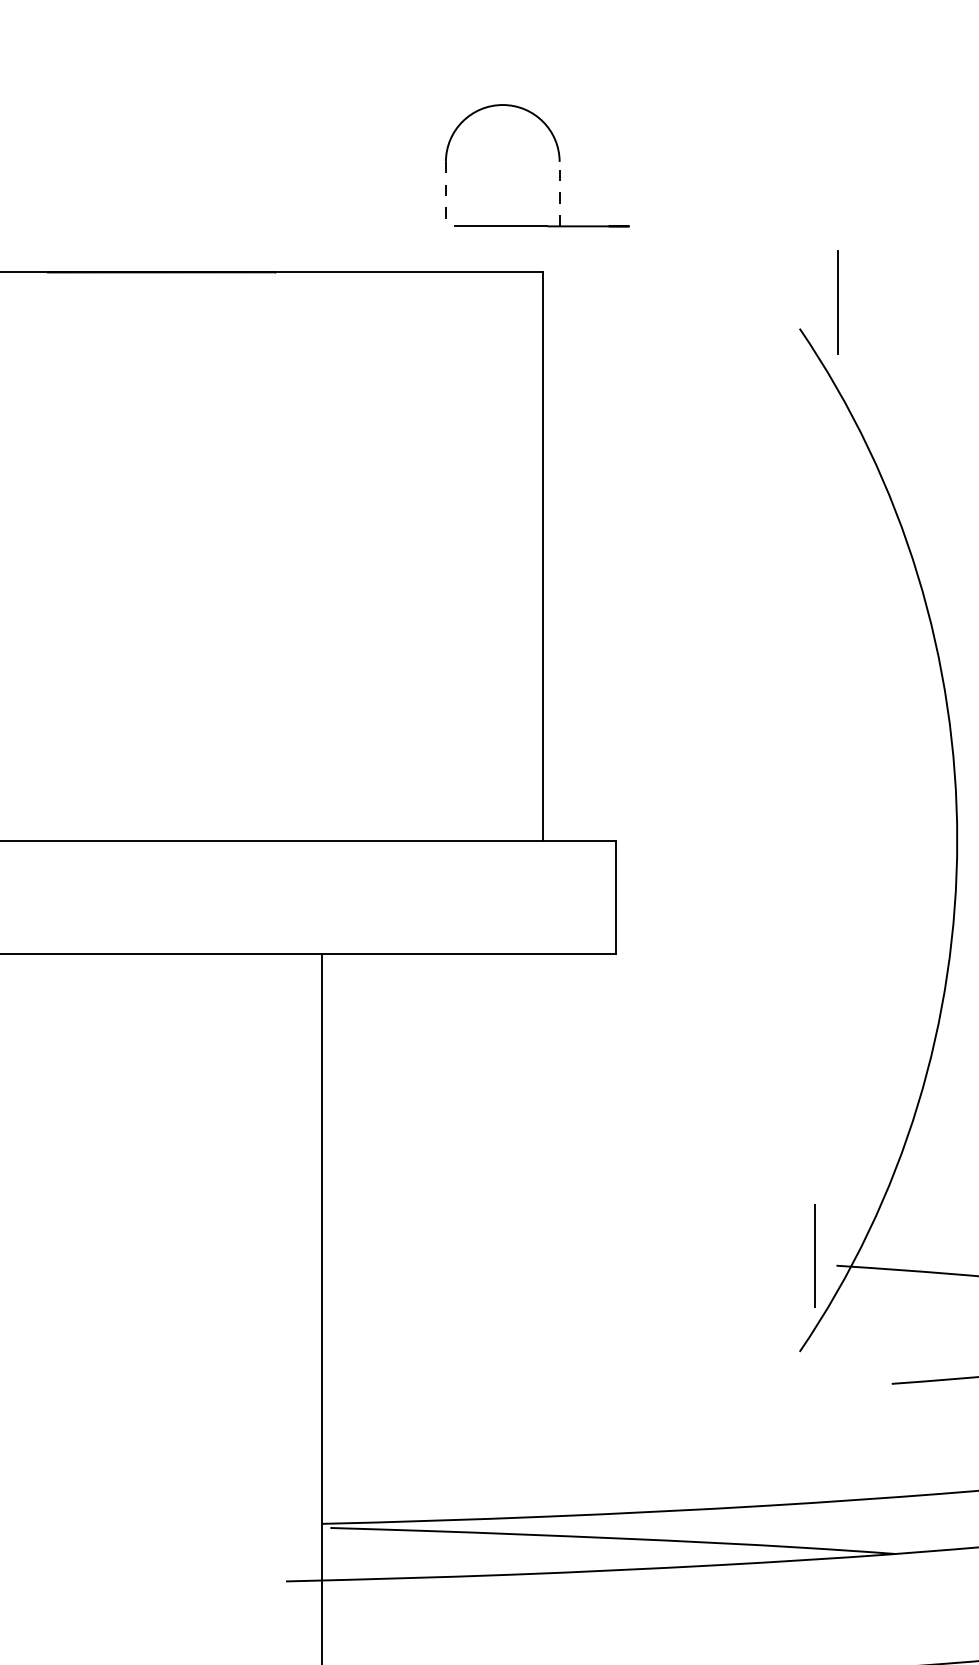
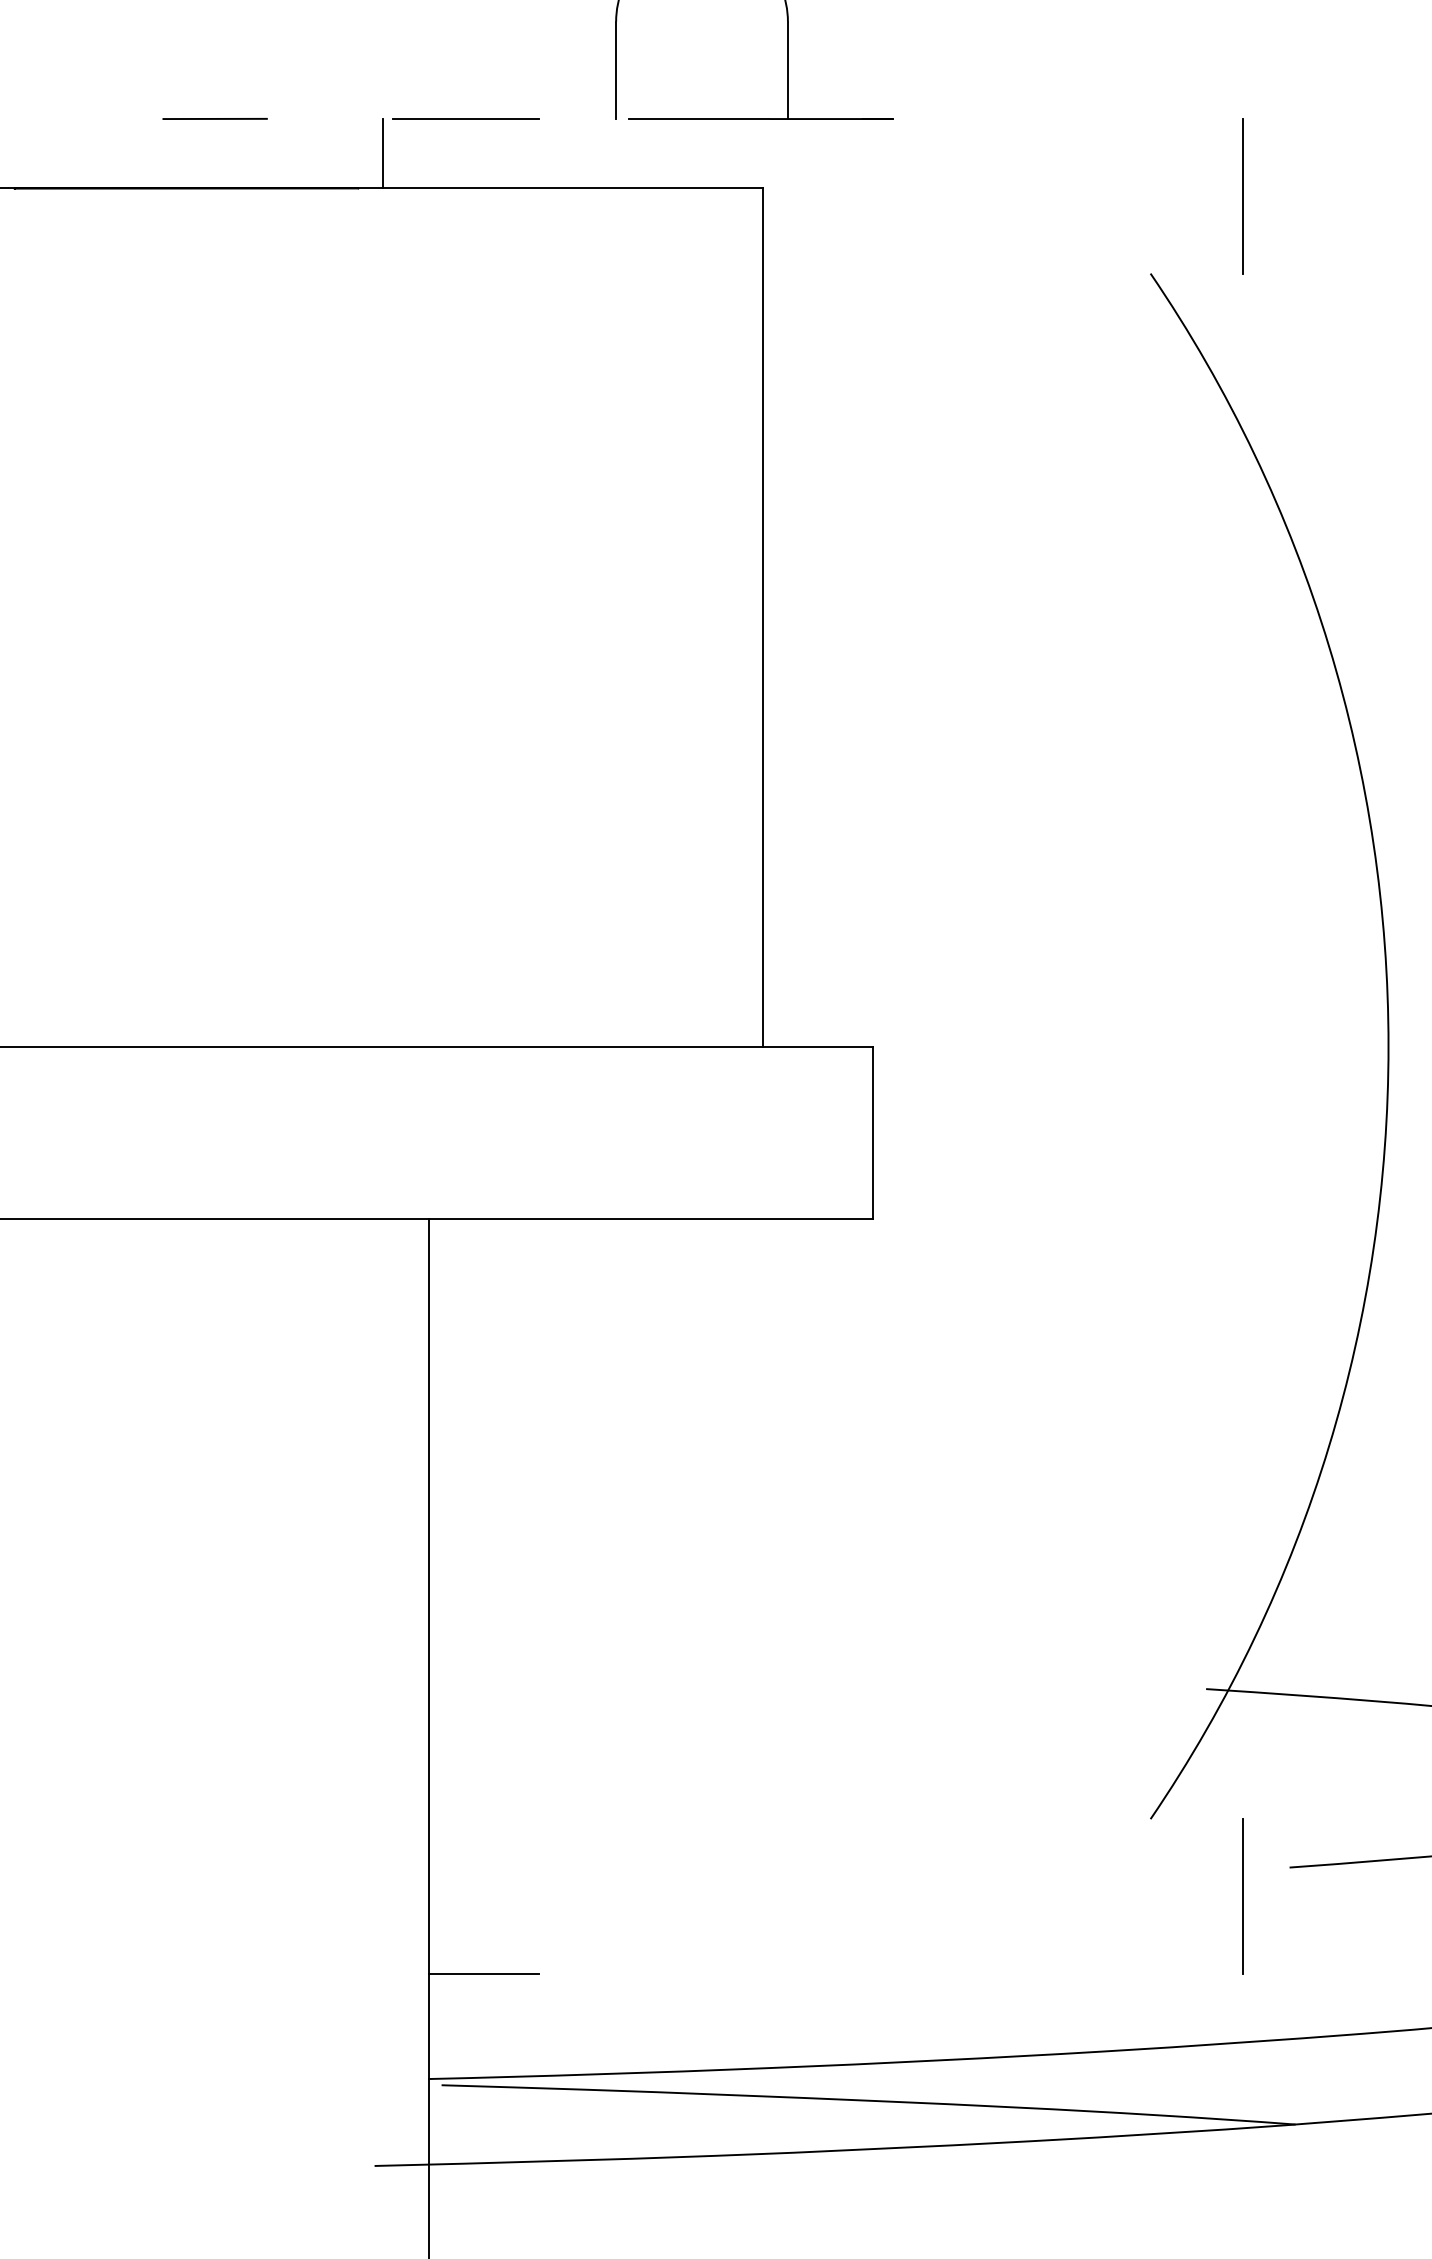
line: (559, 193) -> (787, 69), dashed -> solid
line: (445, 194) -> (615, 70), dashed -> solid
line: (180, 226) -> (215, 119), added
line: (346, 226) -> (465, 119), added
line: (291, 249) -> (382, 153), added
line: (837, 302) -> (1242, 196), moved
line: (814, 1255) -> (1242, 1895), moved
line: (358, 1454) -> (484, 1974), added

